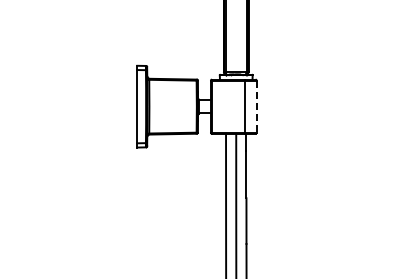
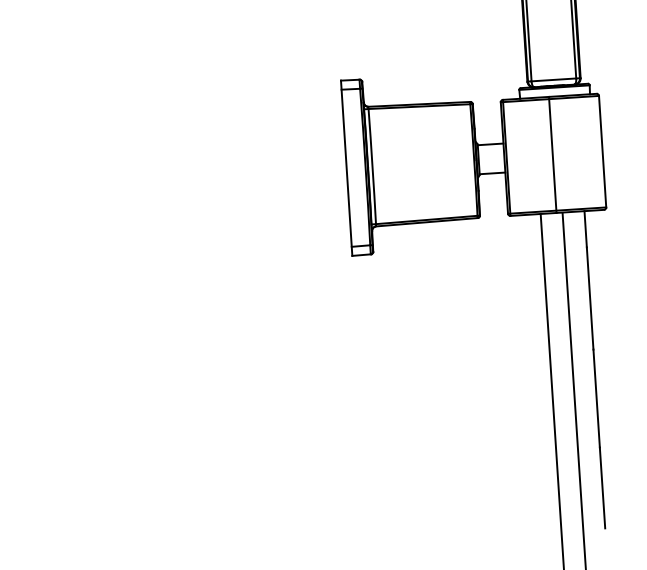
line: (245, 106) -> (552, 154), moved
line: (256, 106) -> (602, 151), dashed -> solid

